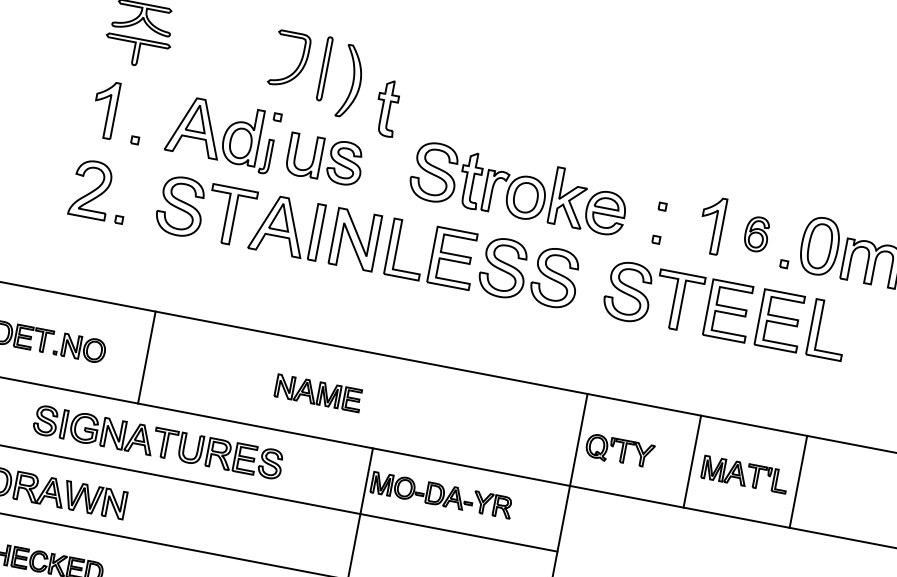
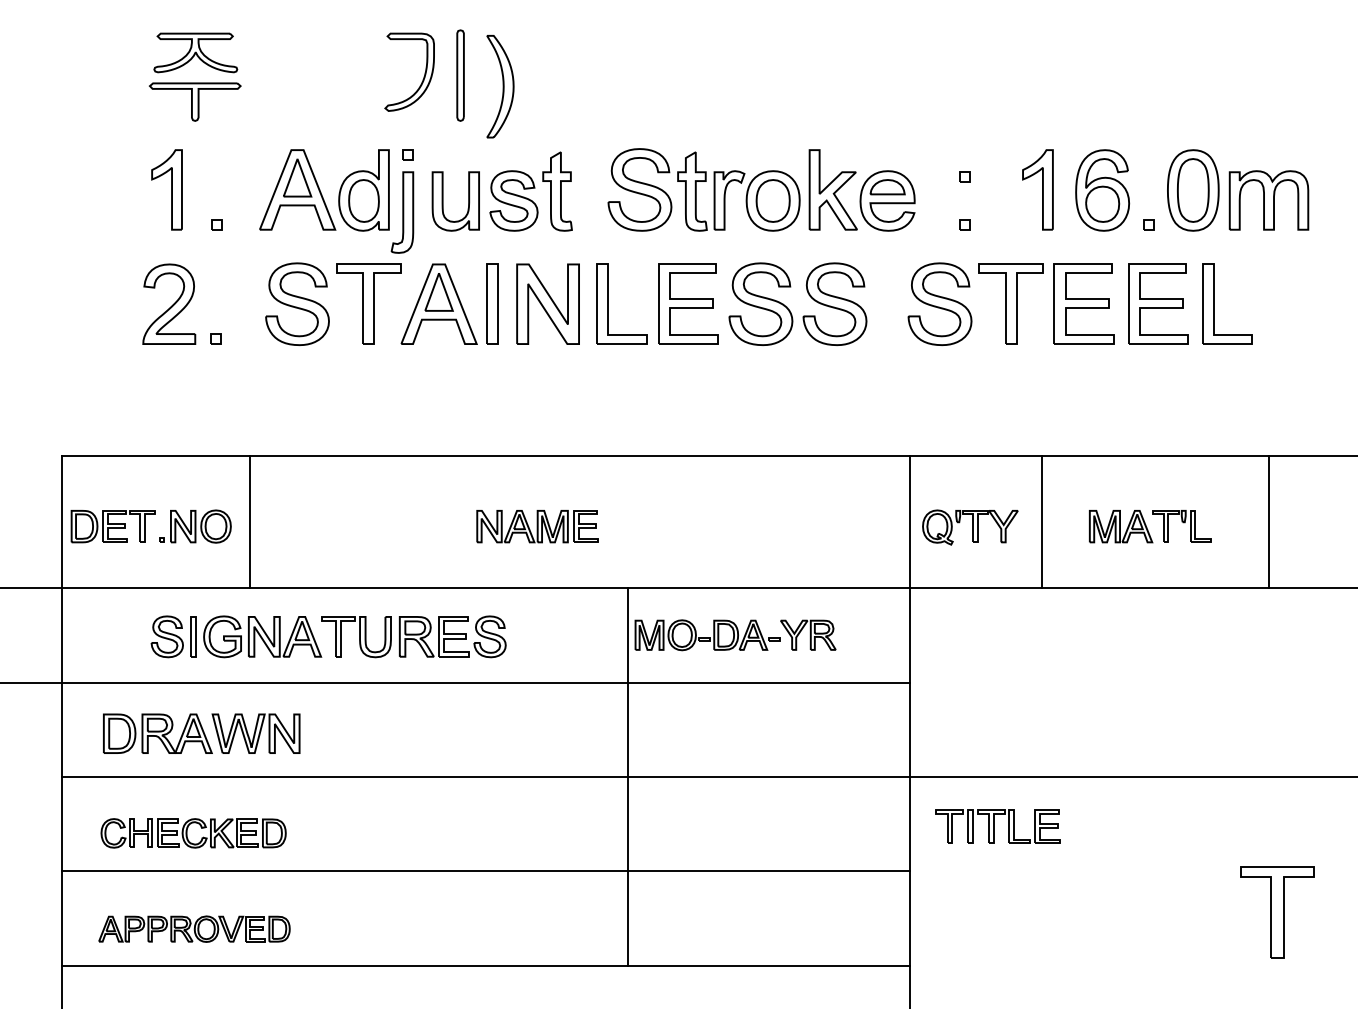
part: (387, 108) -> (557, 191), moved
part: (266, 156) -> (402, 212), size x1.67
part: (756, 234) -> (1102, 190), size x1.67
line: (146, 357) -> (250, 522), moved
line: (692, 461) -> (1042, 522), moved
line: (798, 481) -> (1268, 522), moved

